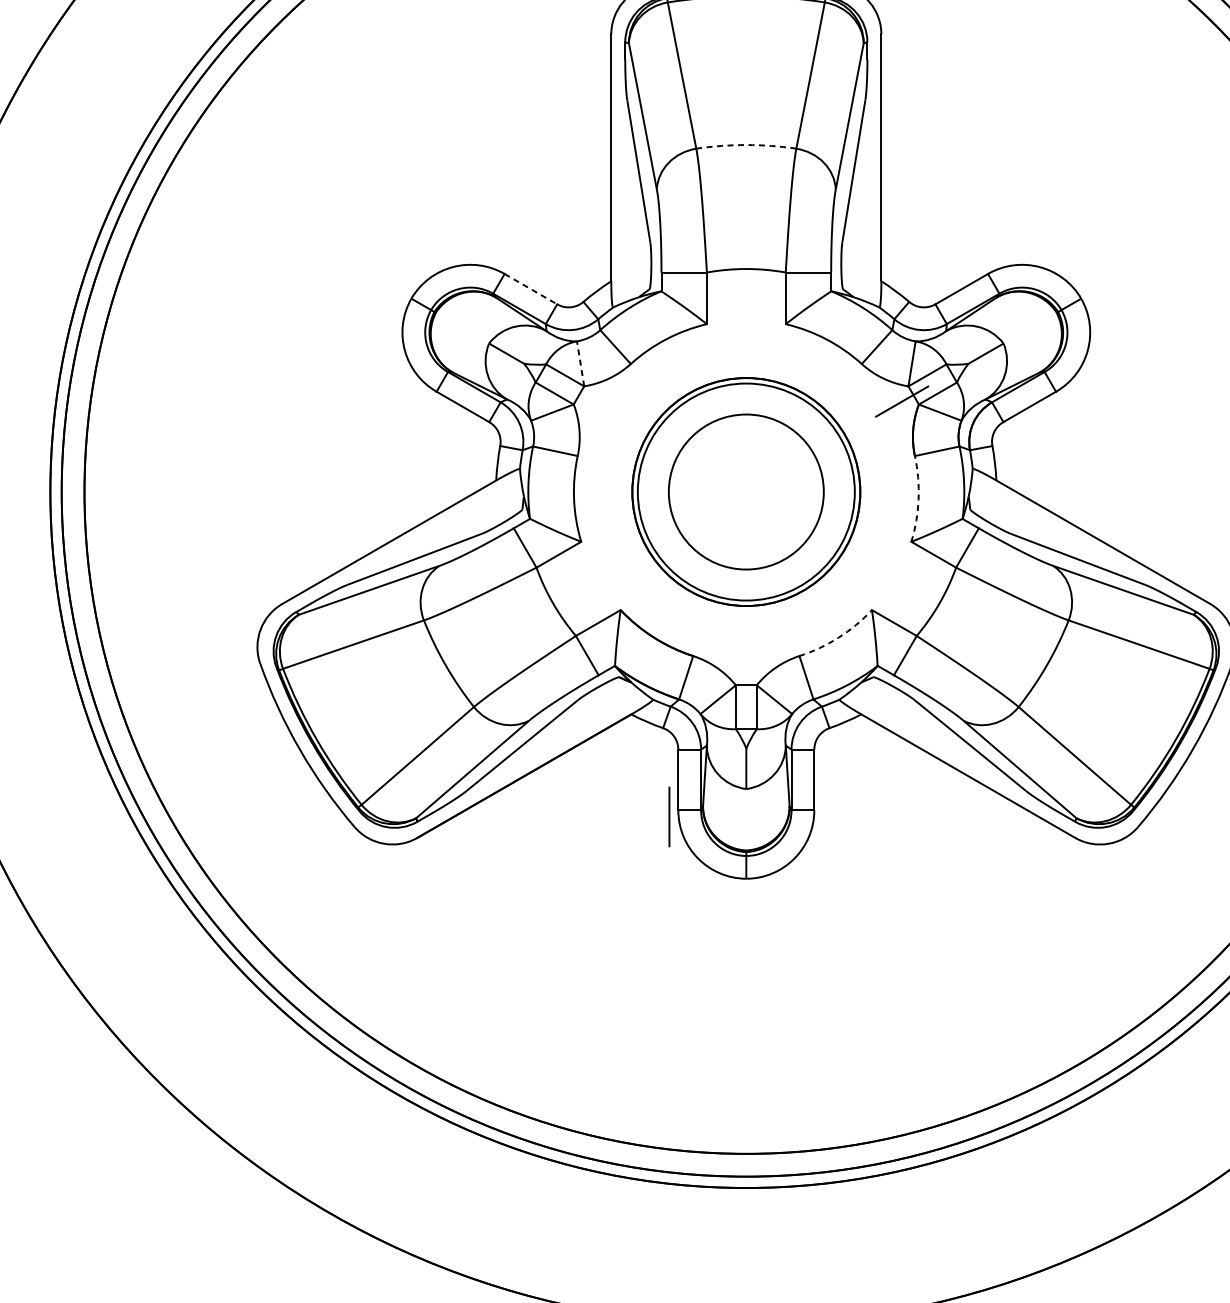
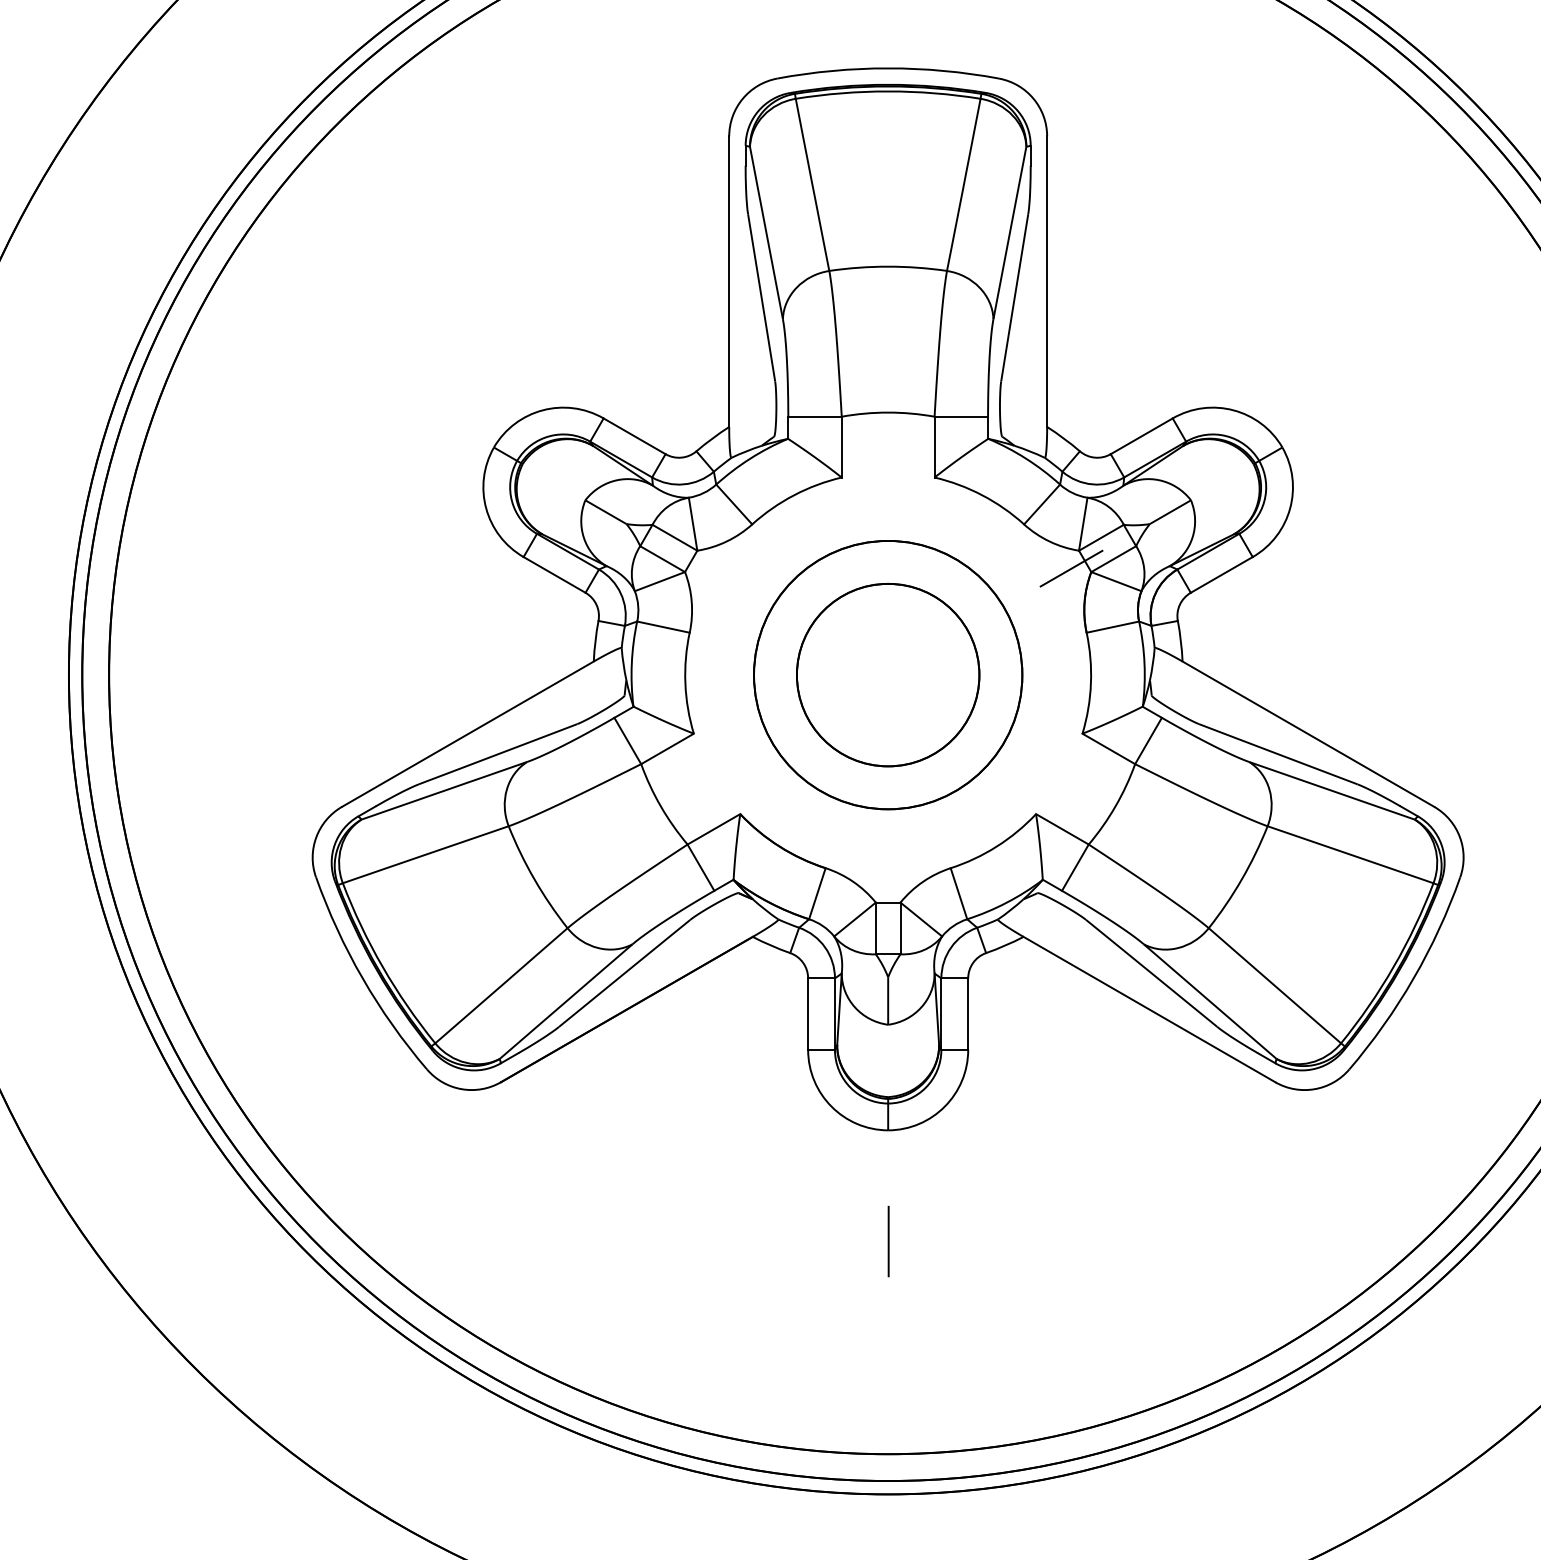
arc: (746, 144) -> (888, 266), dashed -> solid
line: (530, 289) -> (634, 436), dashed -> solid
line: (580, 364) -> (693, 524), dashed -> solid
circle: (745, 491) -> (887, 674), size x0.71
arc: (918, 499) -> (1090, 683), dashed -> solid
arc: (838, 637) -> (996, 846), dashed -> solid
line: (669, 816) -> (888, 1241), moved

